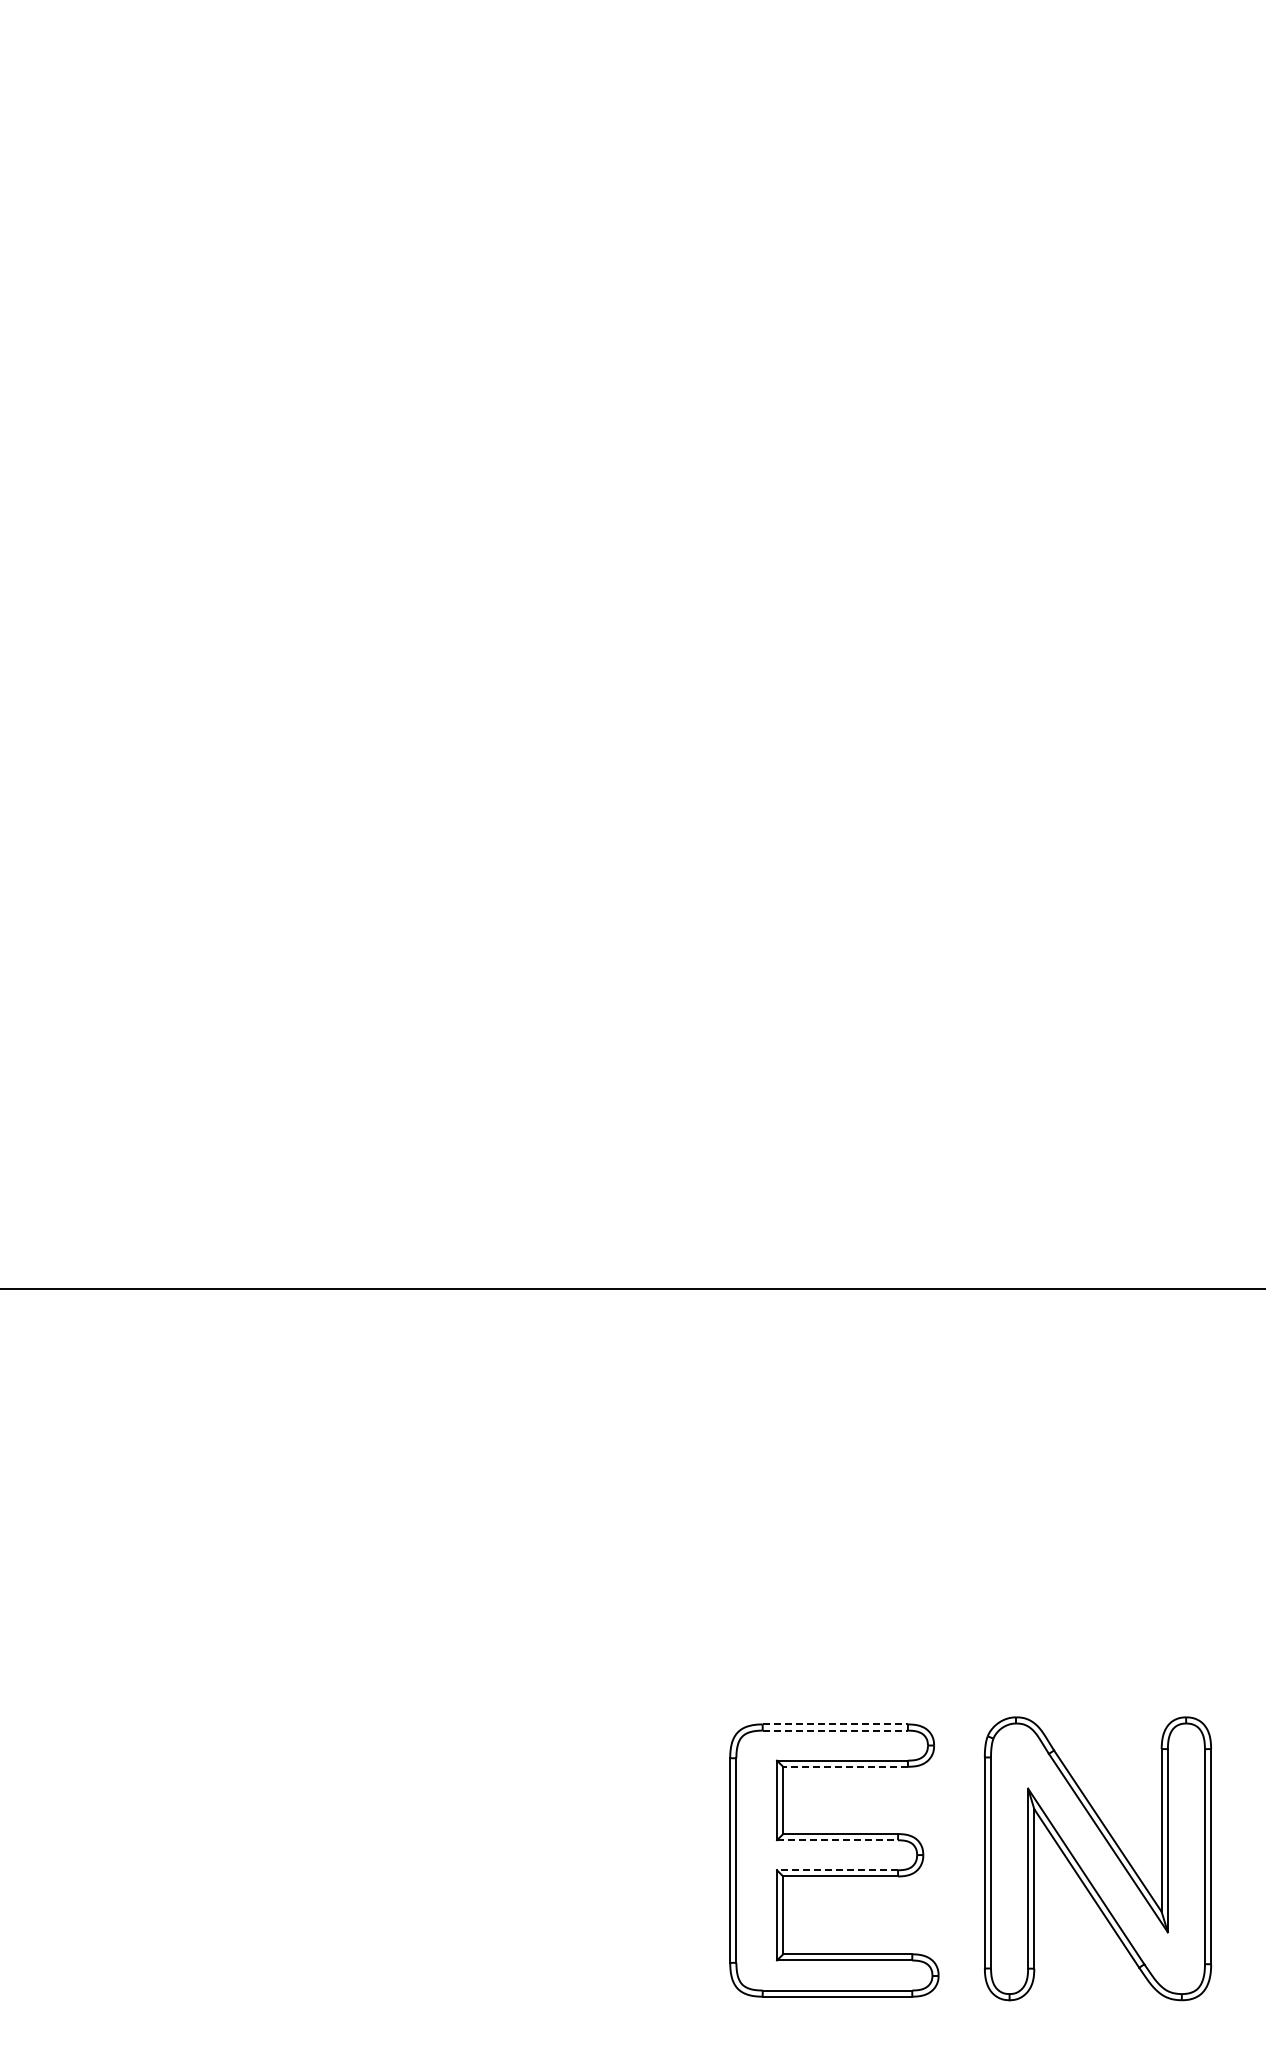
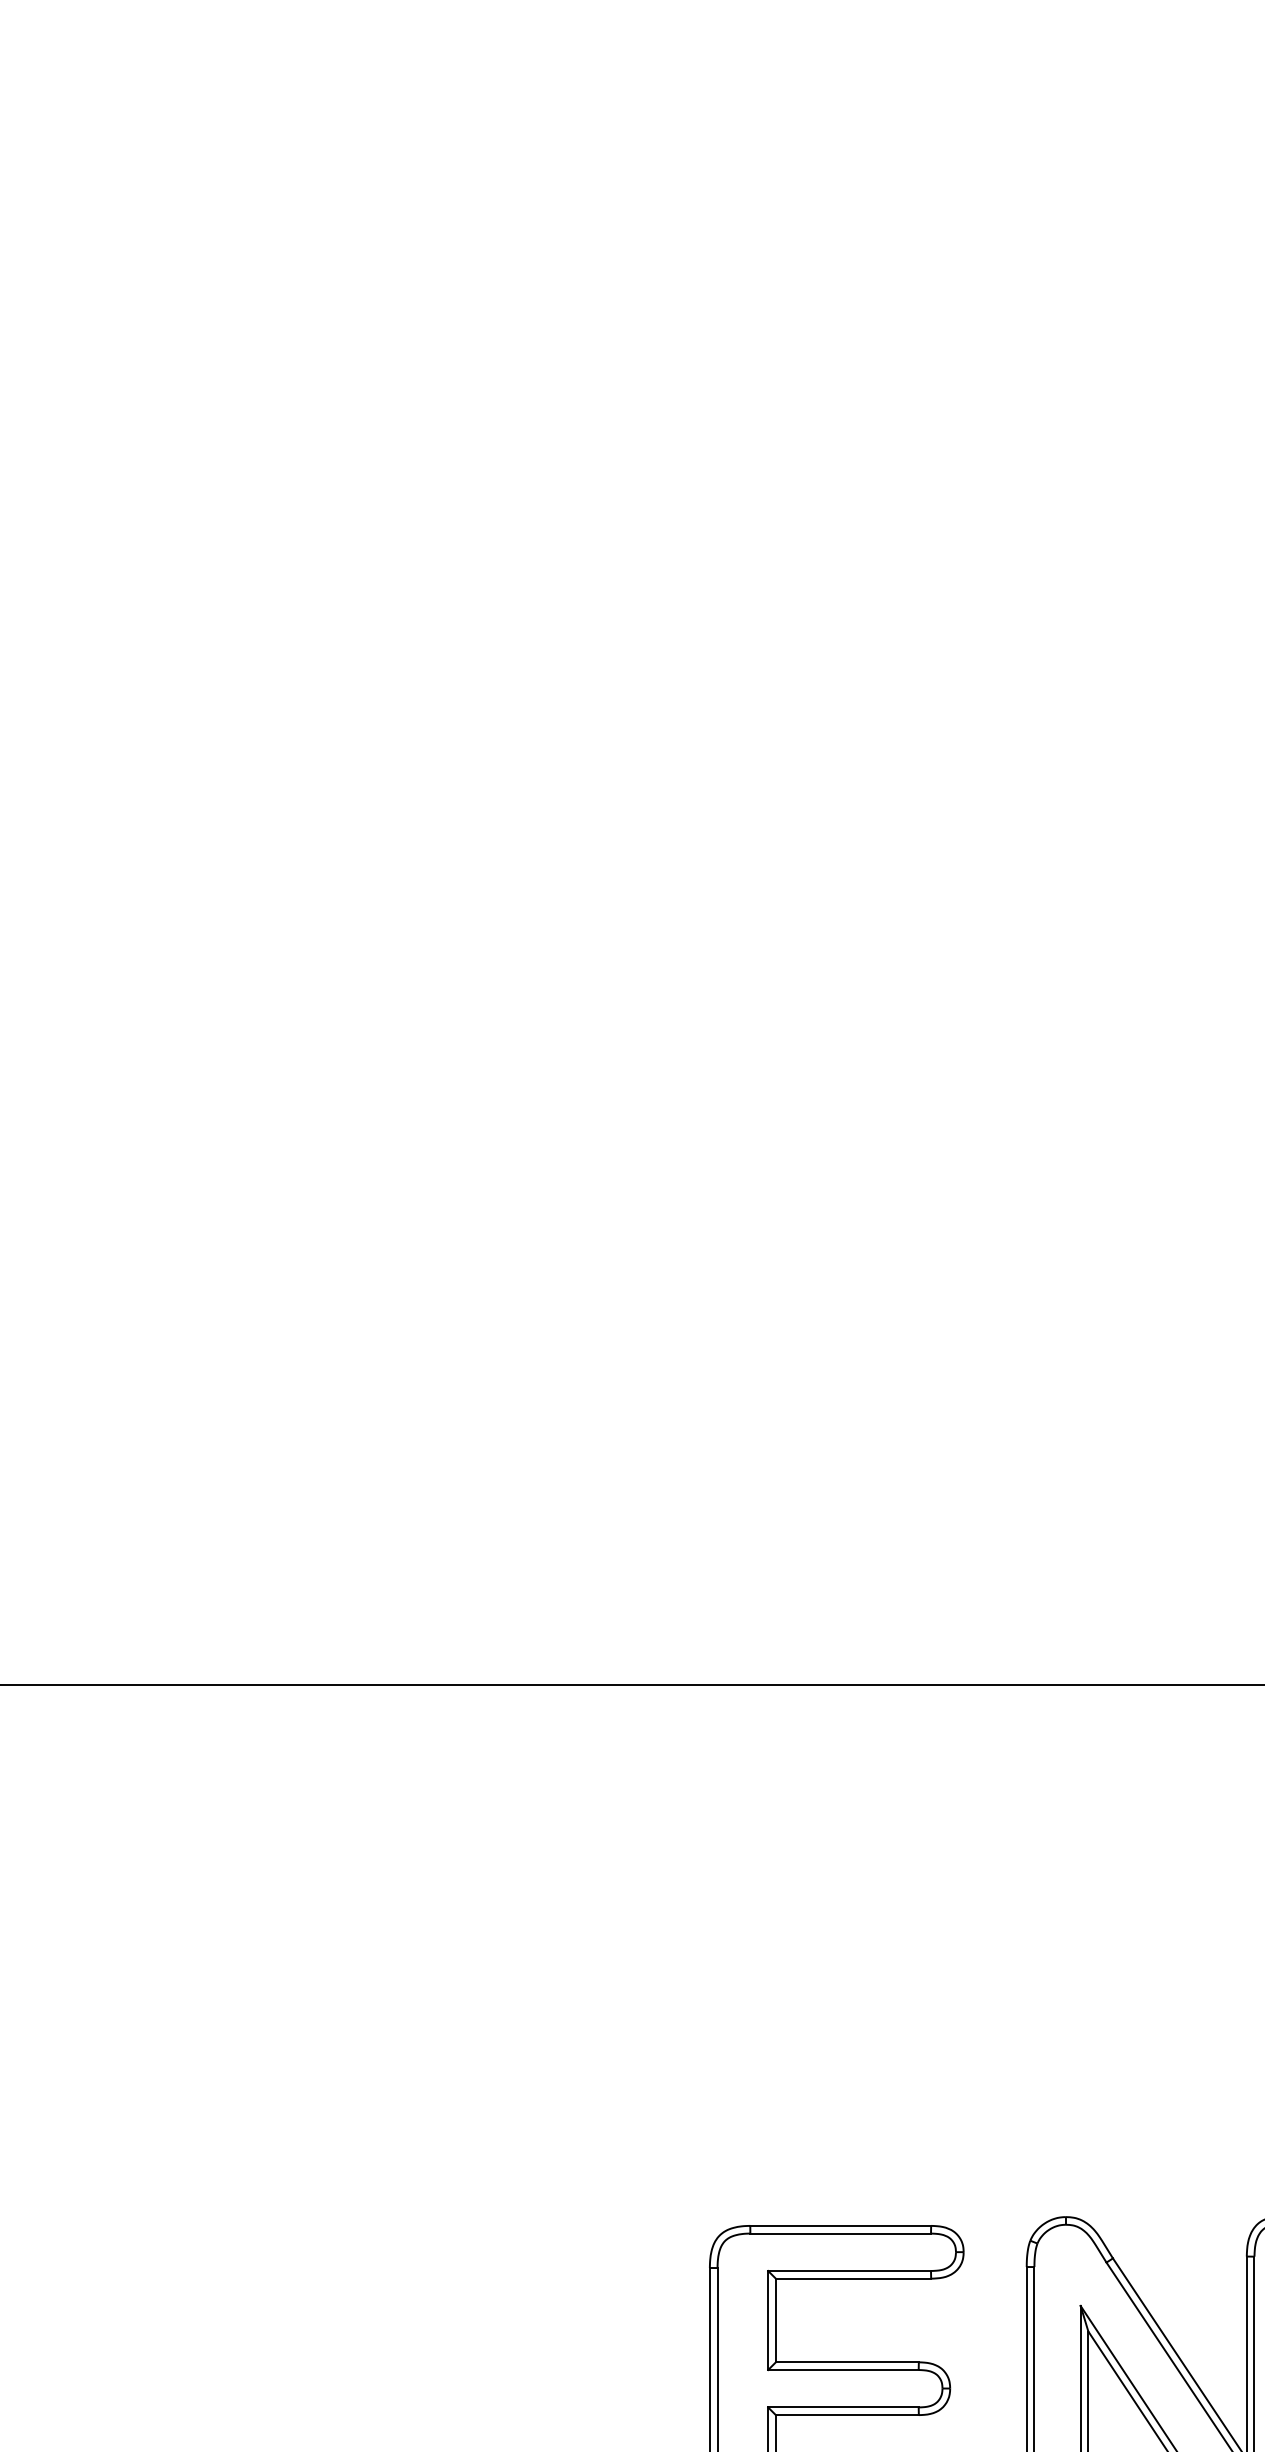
line: (835, 1724) -> (840, 2225), dashed -> solid
line: (835, 1730) -> (840, 2233), dashed -> solid
line: (845, 1766) -> (853, 2278), dashed -> solid
line: (838, 1840) -> (844, 2370), dashed -> solid
line: (837, 1870) -> (843, 2407), dashed -> solid

